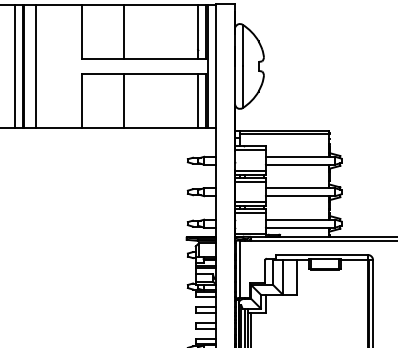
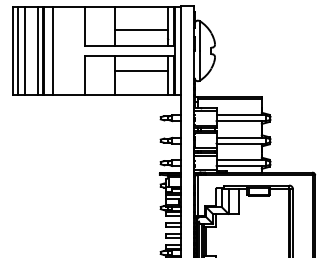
line: (160, 37) -> (141, 30), added
line: (160, 95) -> (141, 71), added

